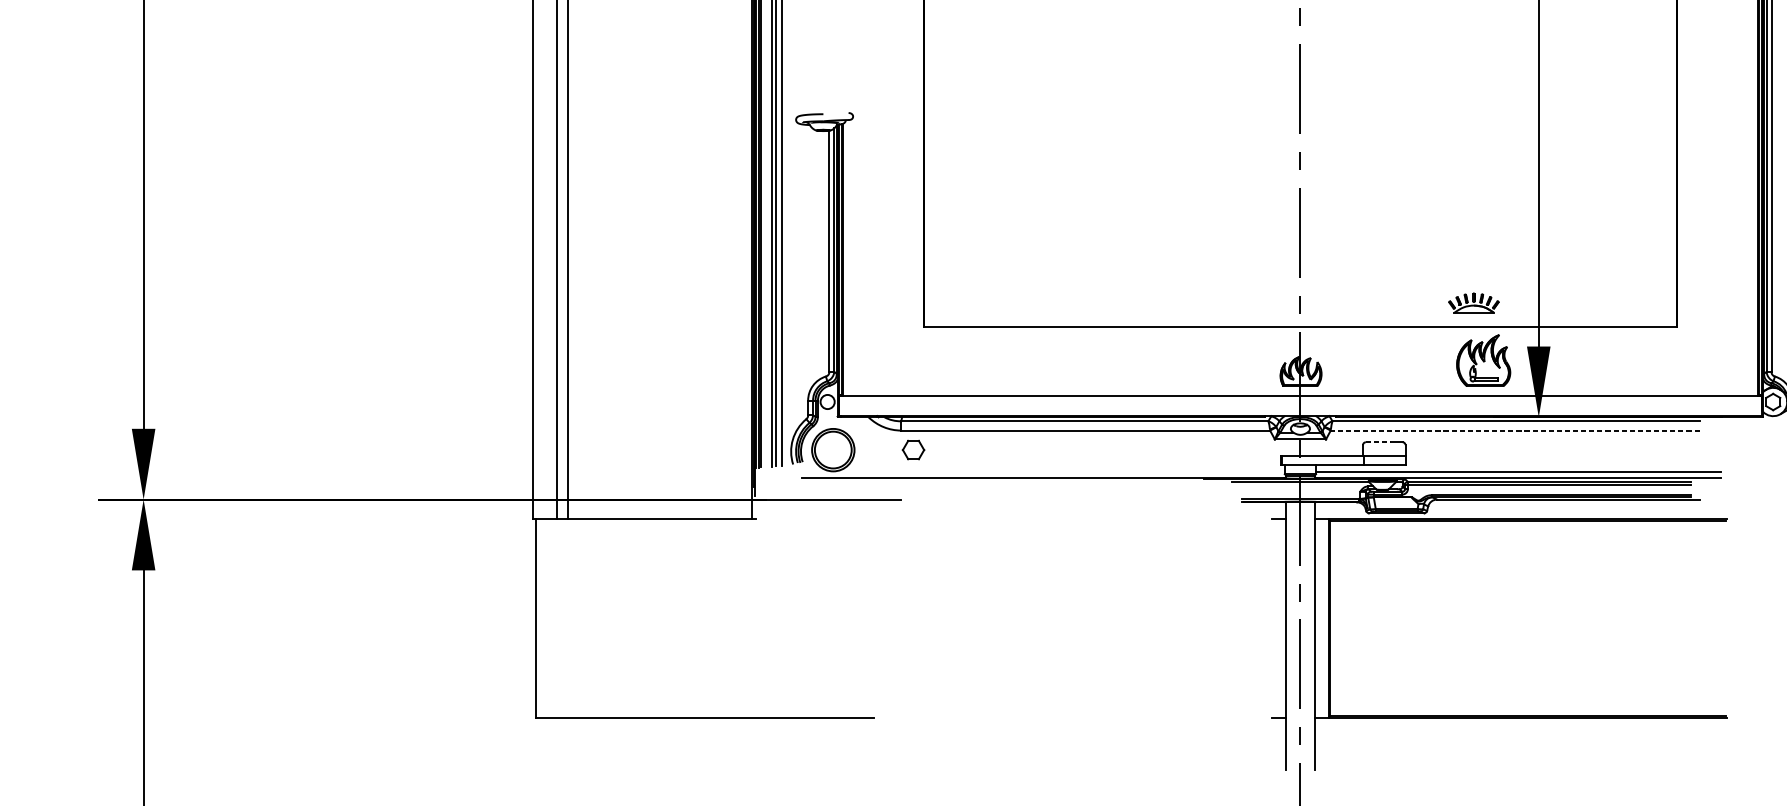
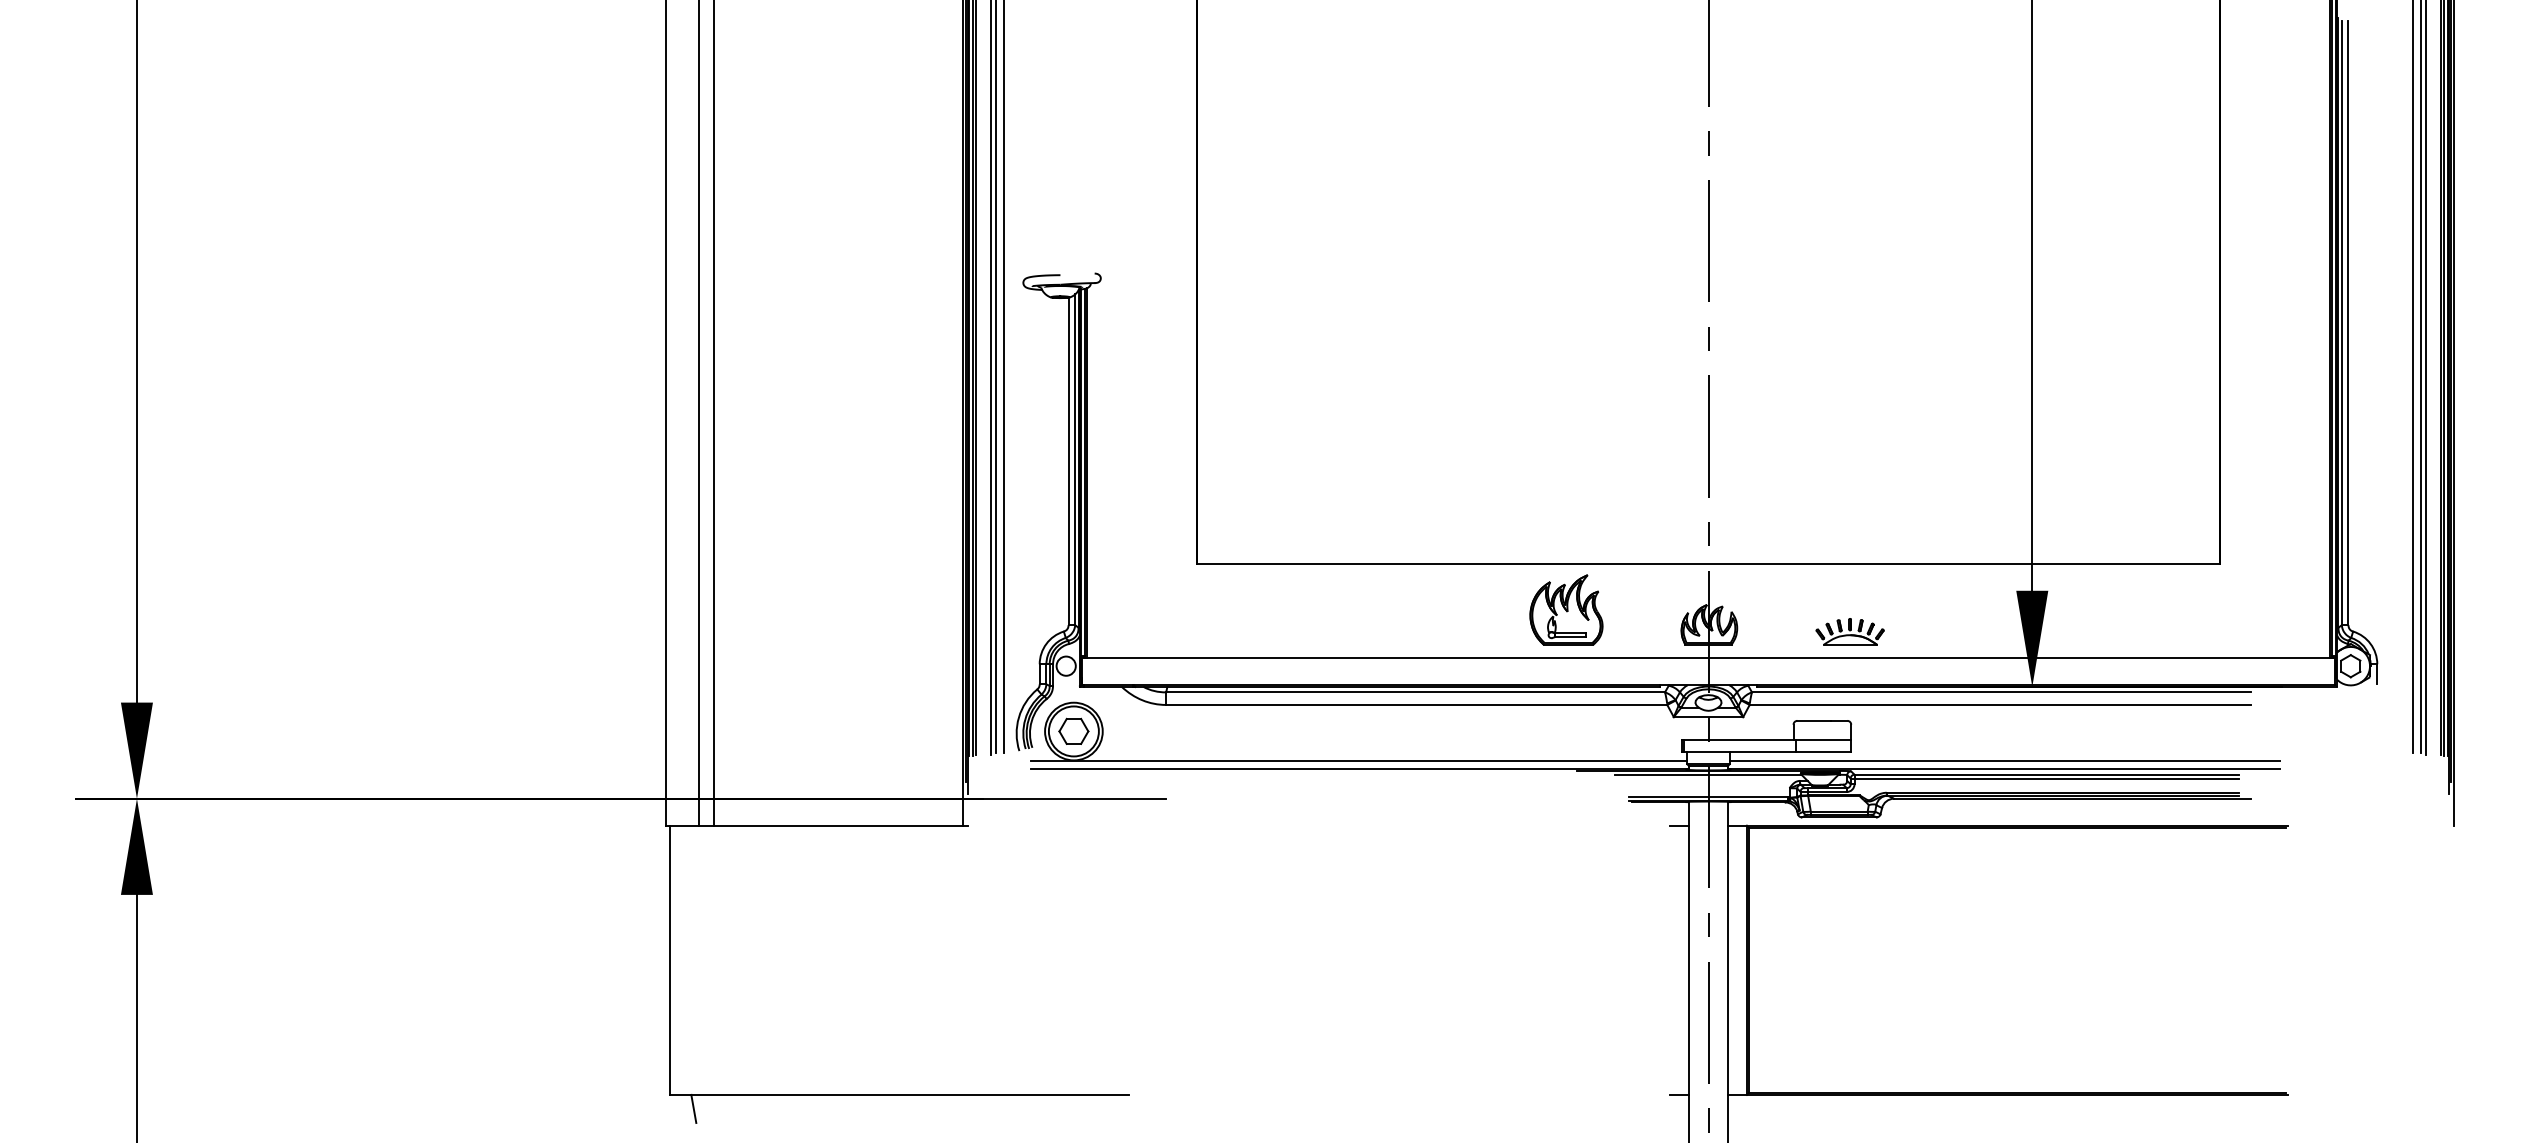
part: (1473, 302) -> (1849, 631), moved
part: (1483, 360) -> (1566, 609), moved
line: (1515, 430) -> (2000, 704), dashed -> solid
line: (1378, 442) -> (1814, 720), dashed -> solid
part: (913, 449) -> (1073, 730), moved
line: (1043, 472) -> (1359, 761), added
line: (553, 727) -> (693, 1108), added

